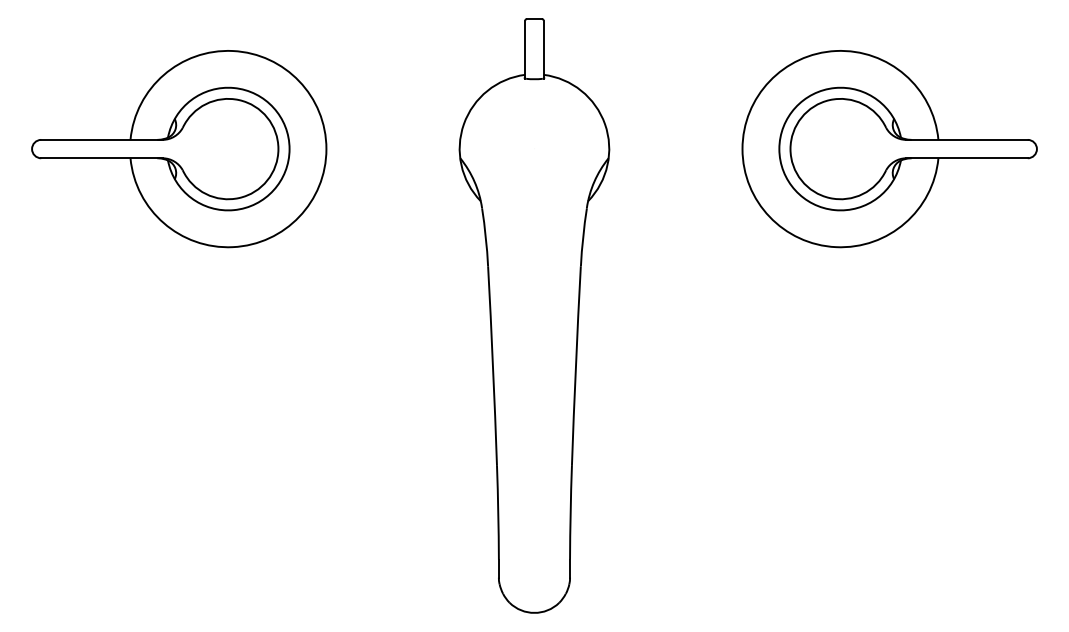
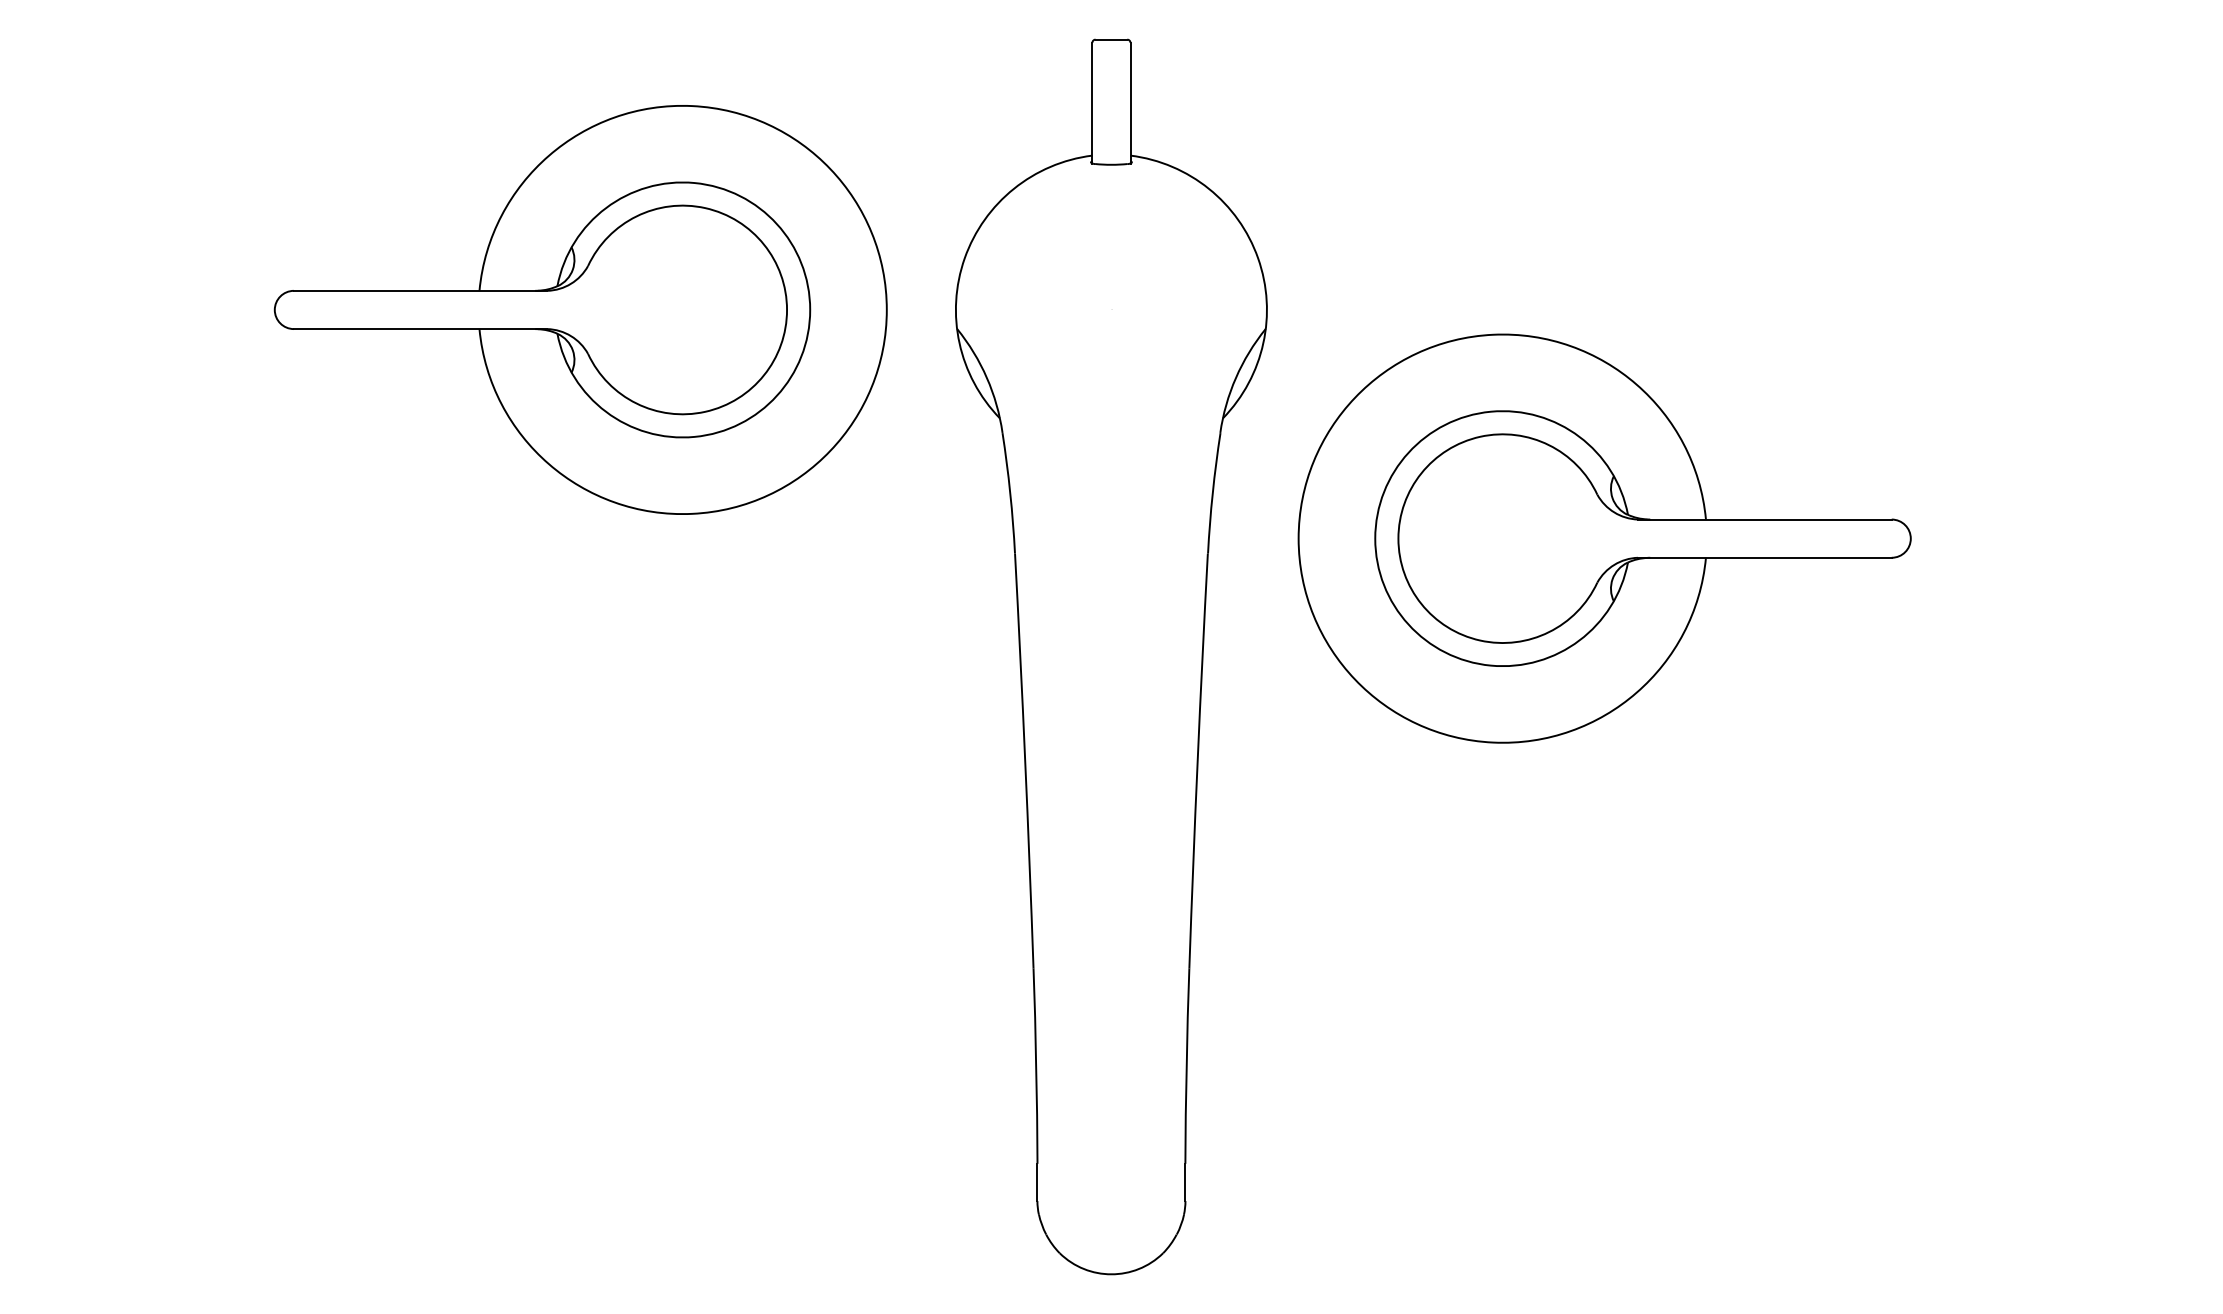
part: (179, 149) -> (581, 310), moved
part: (889, 149) -> (1604, 539), moved

